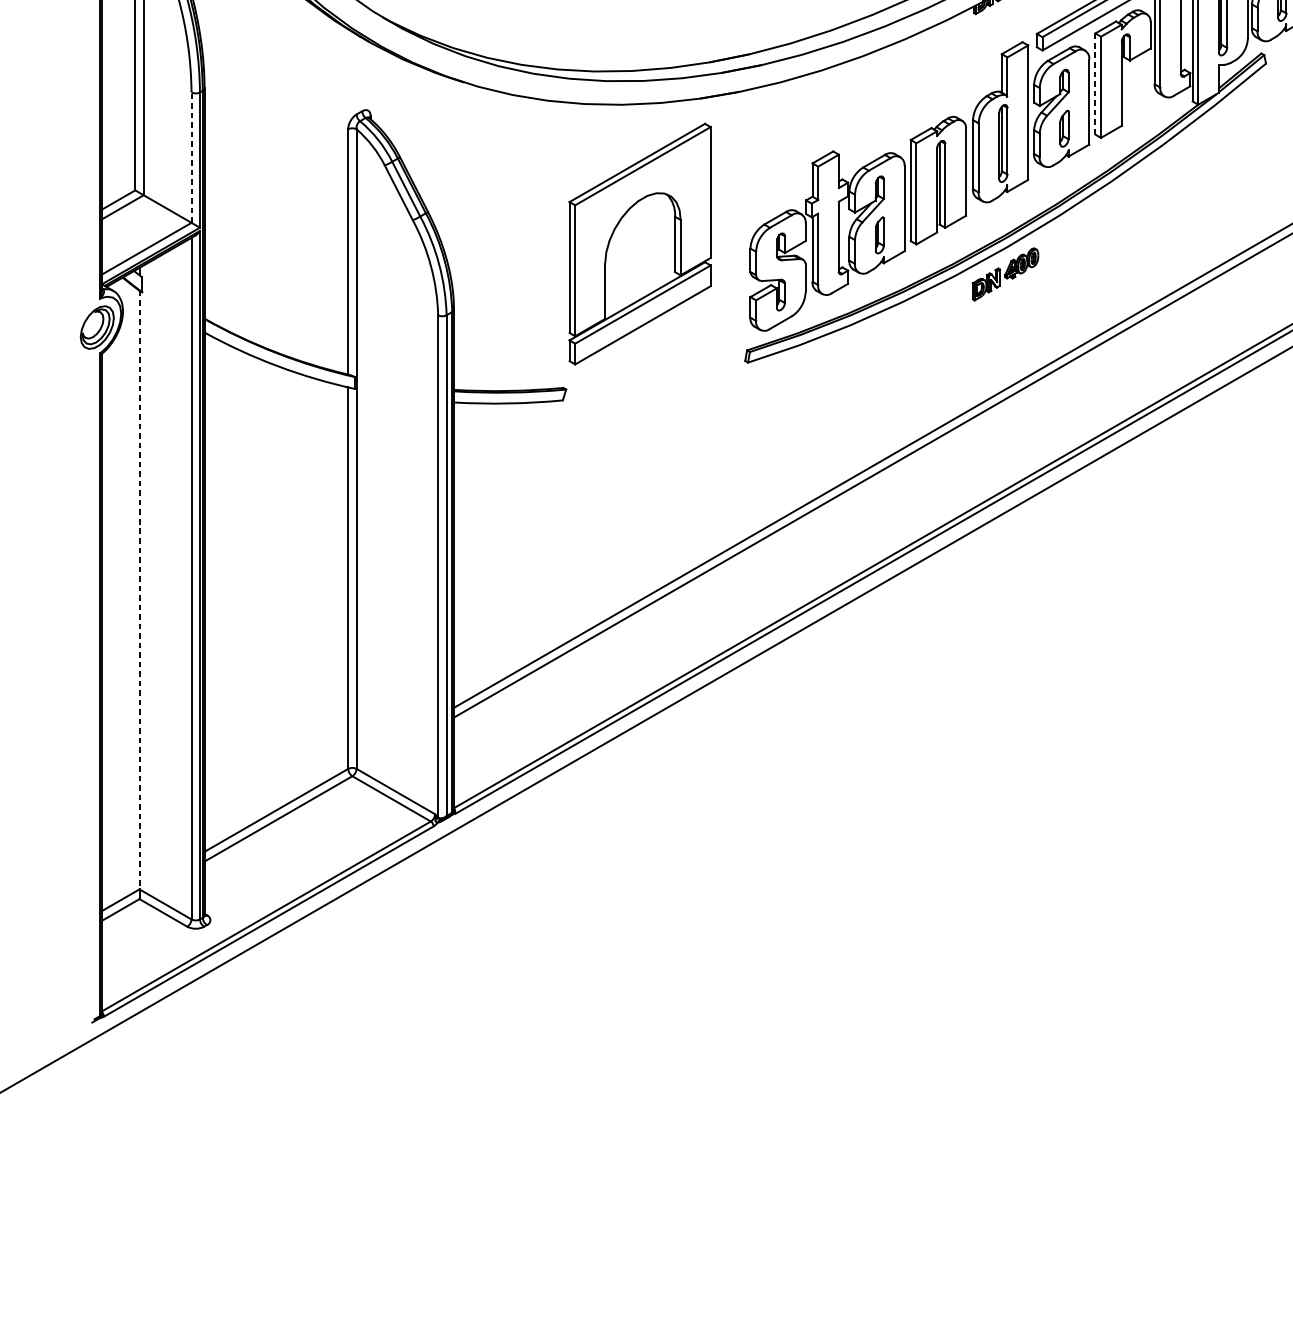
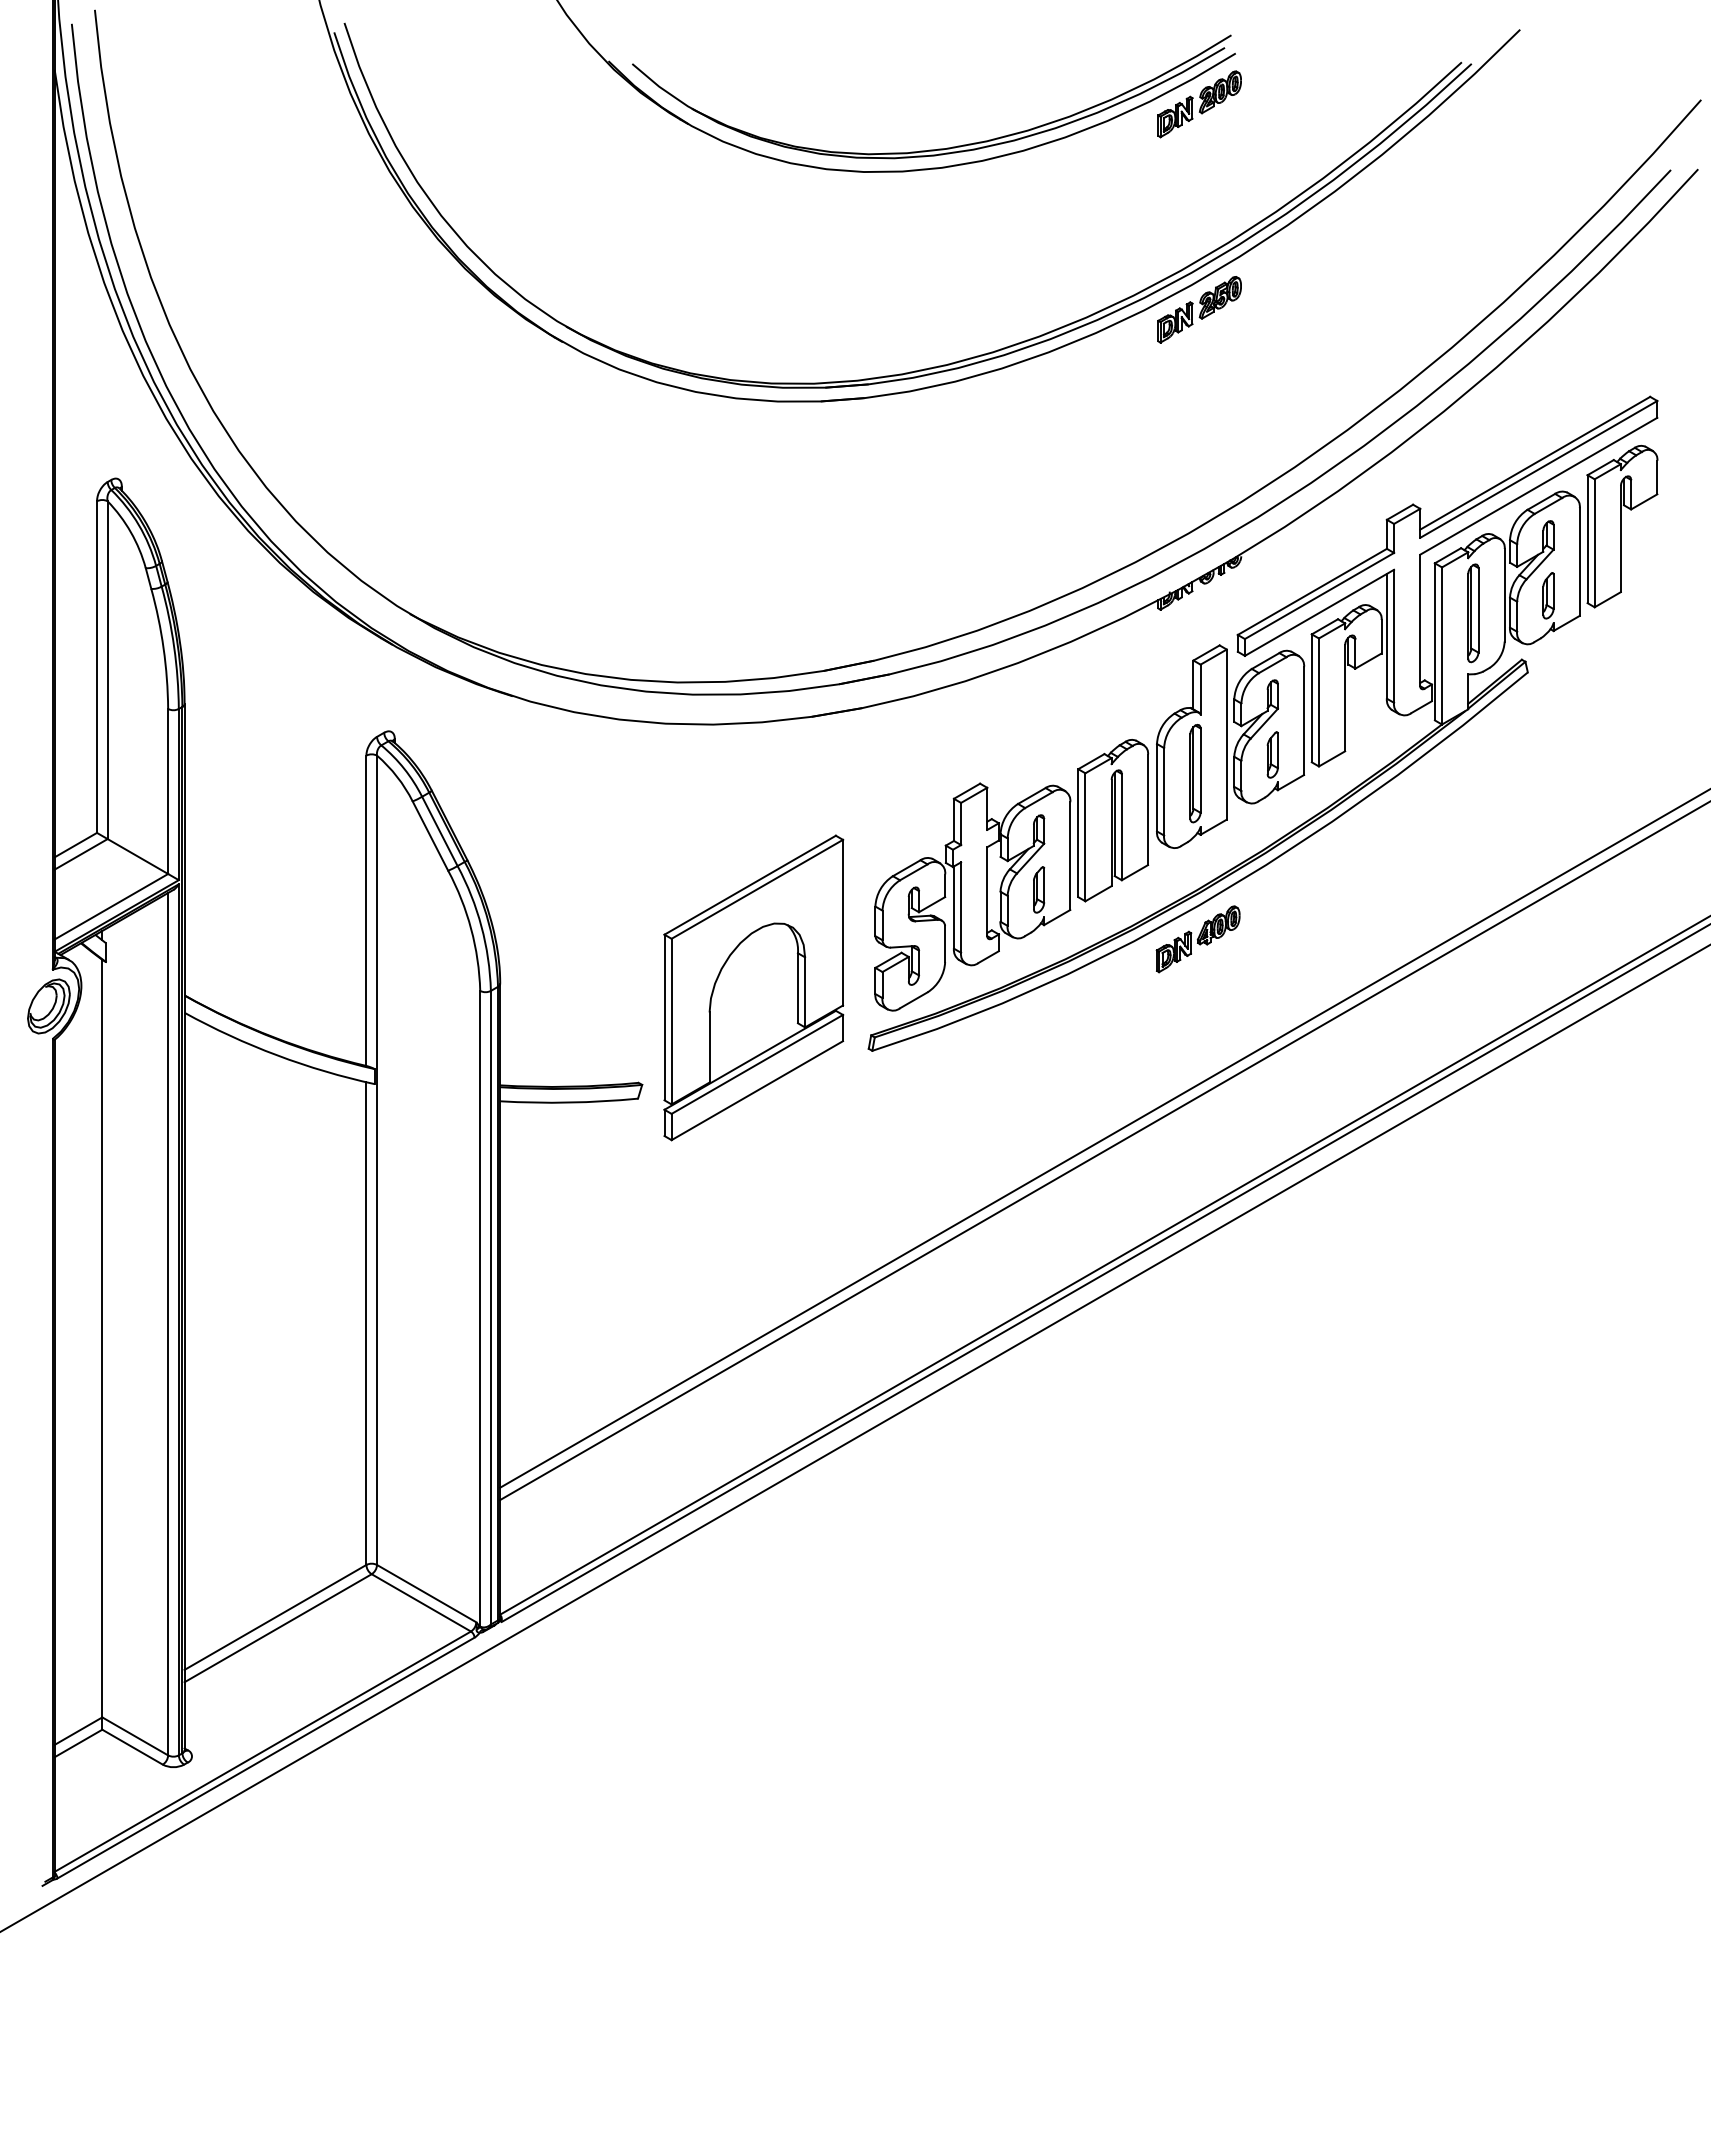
line: (1095, 84) -> (1311, 698), dashed -> solid
line: (191, 157) -> (168, 791), dashed -> solid
part: (639, 243) -> (753, 987), moved
line: (139, 589) -> (102, 1338), dashed -> solid

